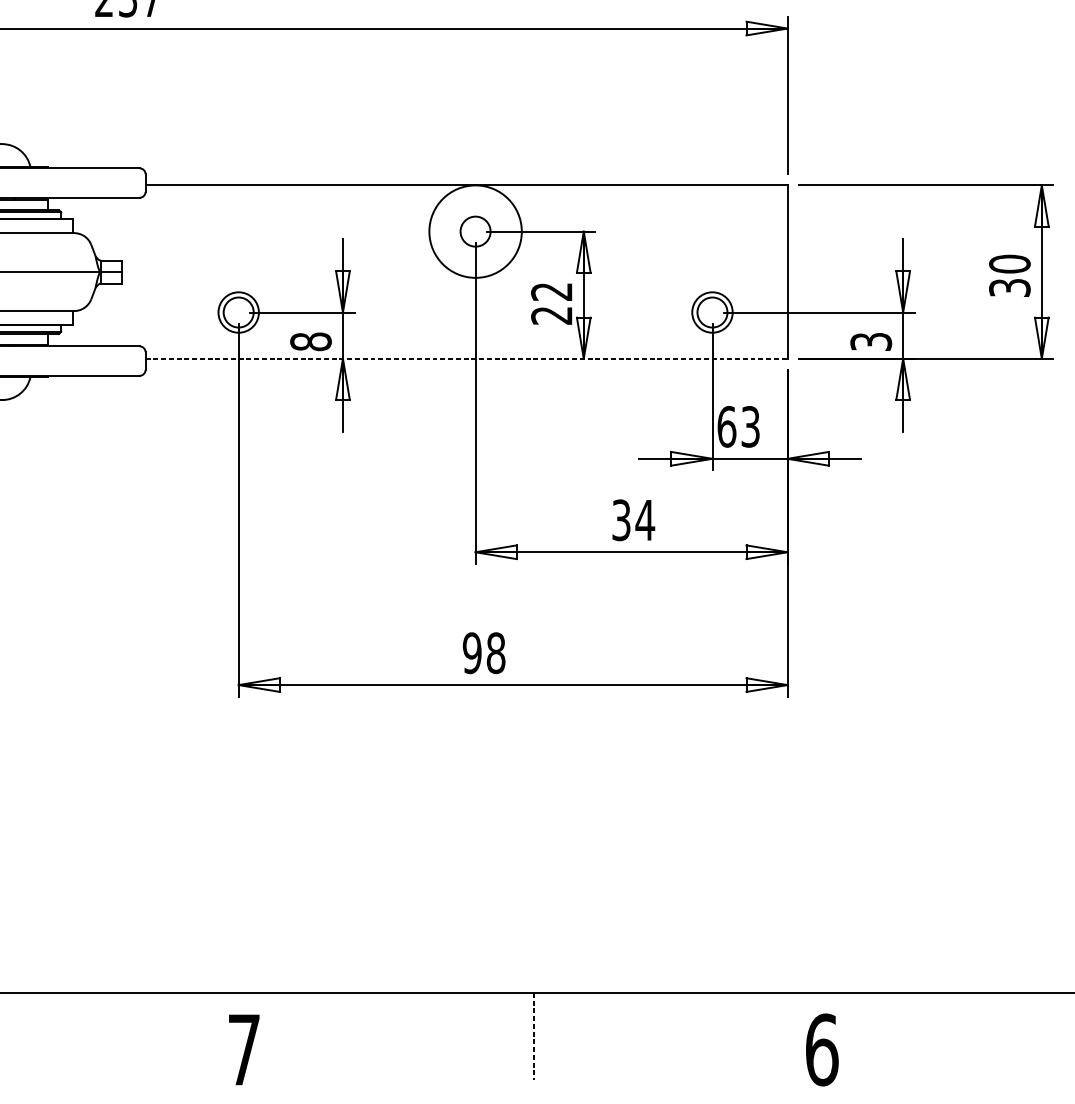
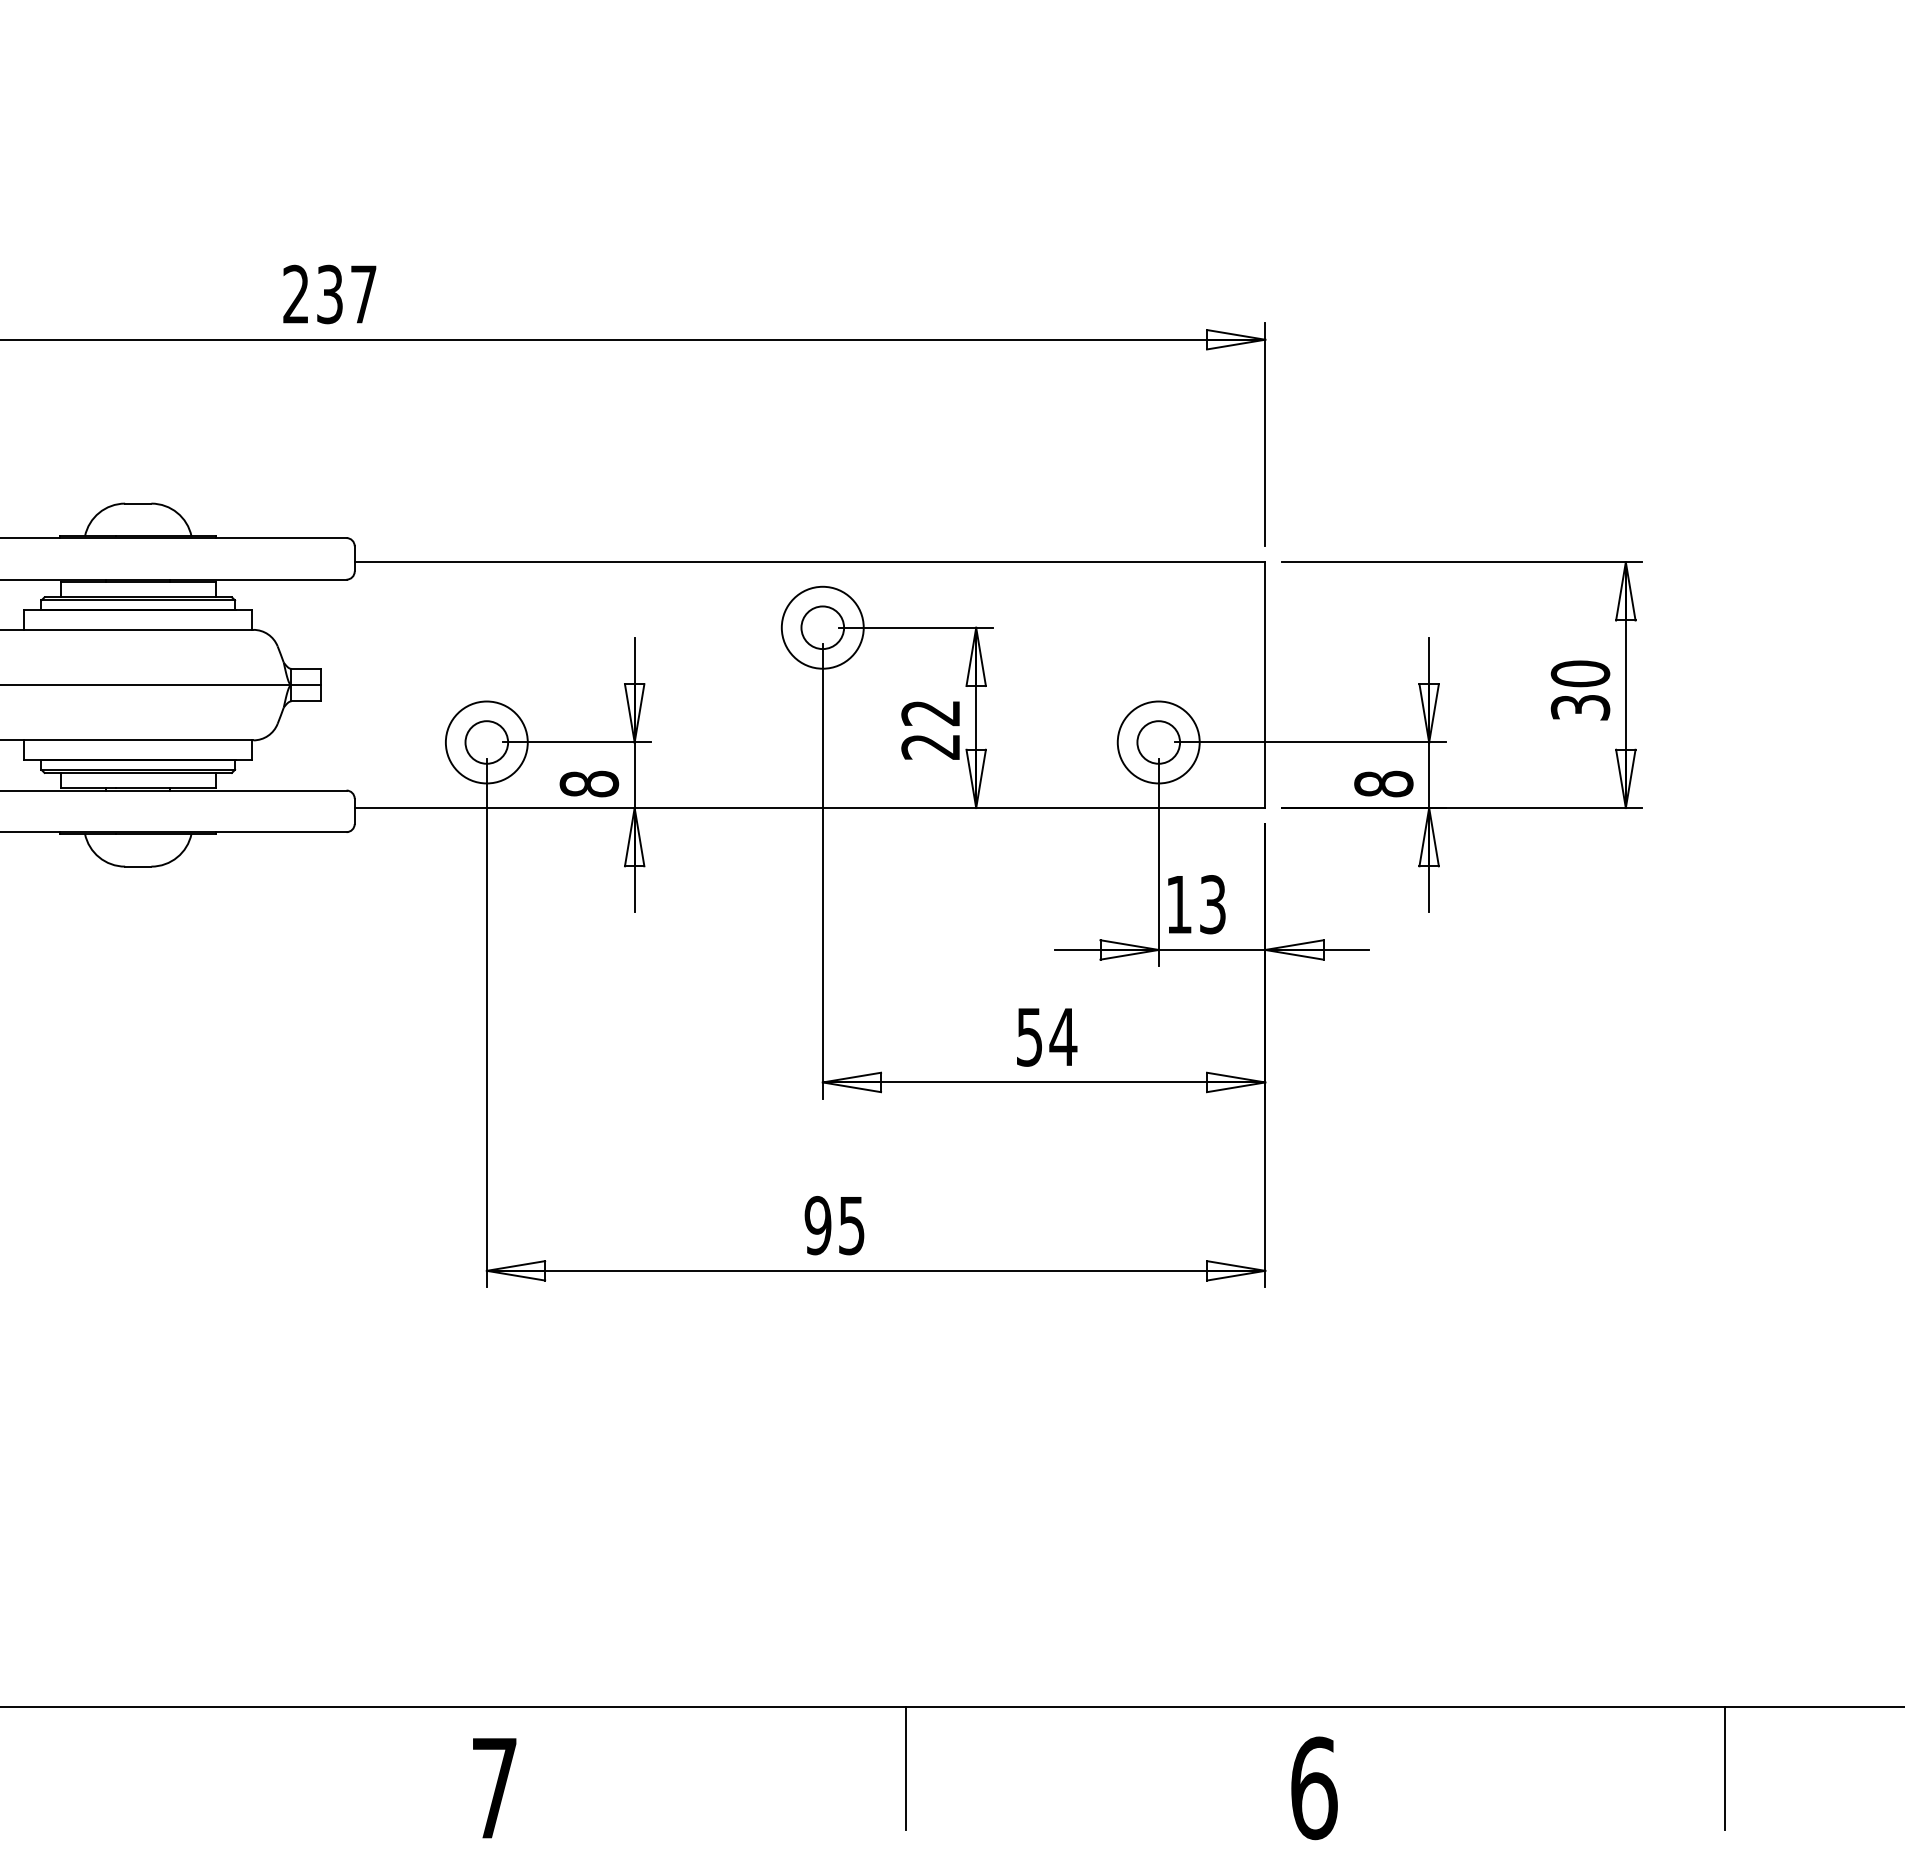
circle: (475, 231) -> (822, 627), size x0.62
circle: (238, 312) -> (486, 742), size x1.43
circle: (712, 312) -> (1158, 742), size x1.43
text: (870, 341) -> (1383, 783), 3 -> 8
line: (466, 359) -> (810, 808), dashed -> solid
text: (727, 426) -> (1179, 904), 63 -> 13
text: (621, 519) -> (1029, 1036), 34 -> 54
text: (495, 653) -> (851, 1225), 98 -> 95
line: (533, 1036) -> (905, 1769), dashed -> solid

